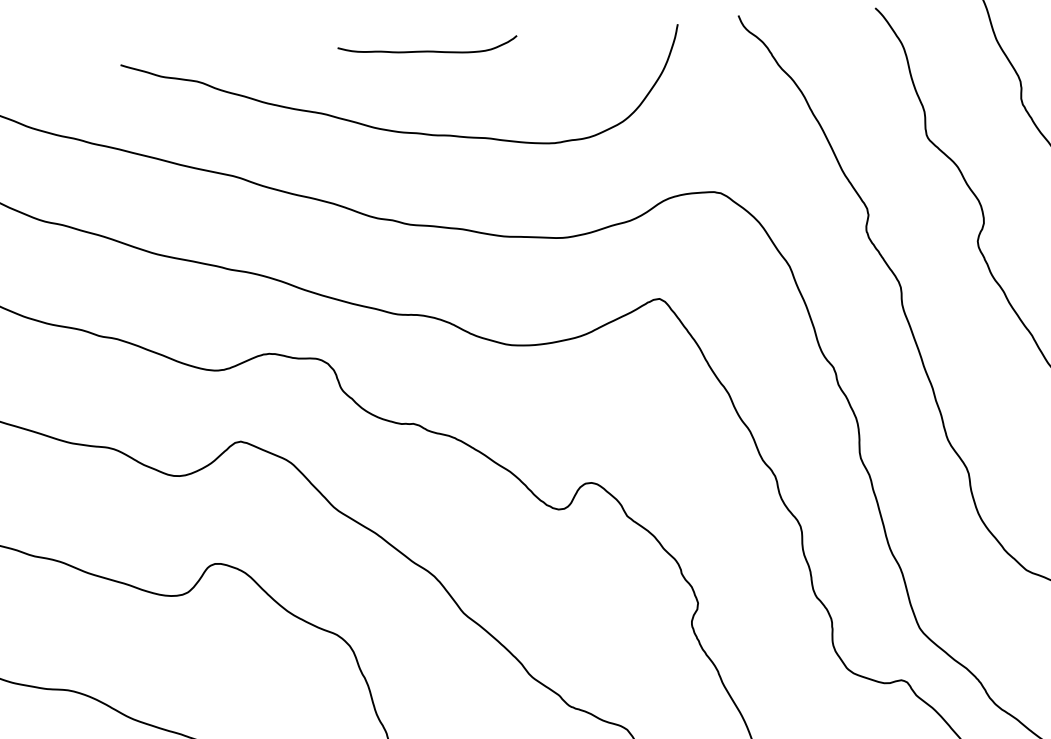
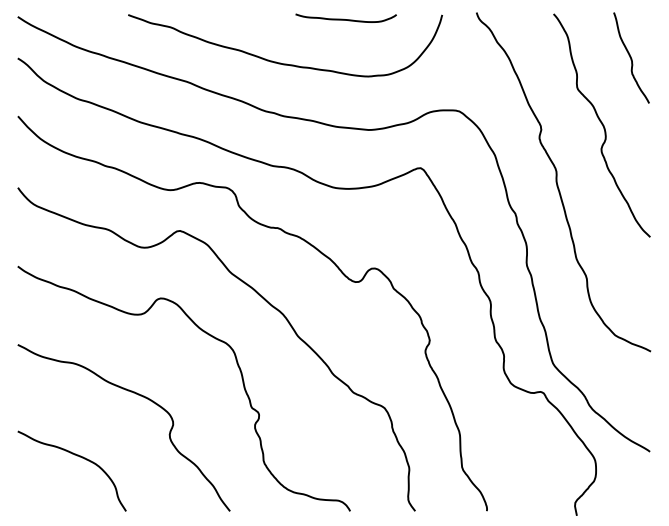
curve: (426, 50) -> (345, 19), moved

